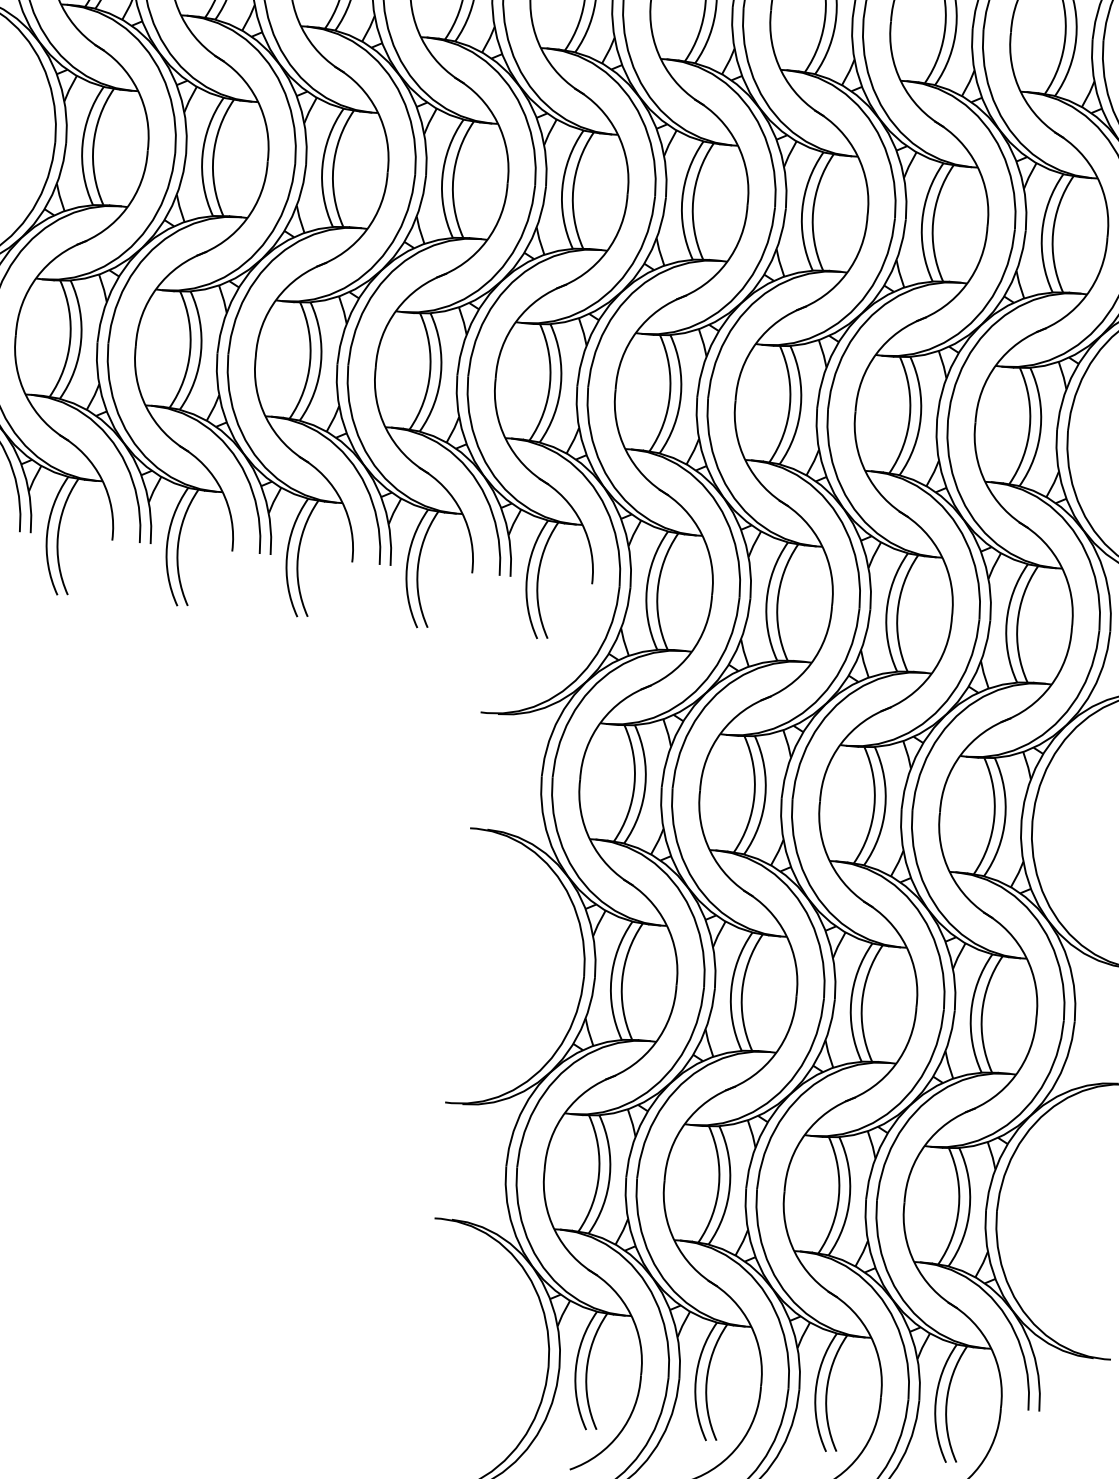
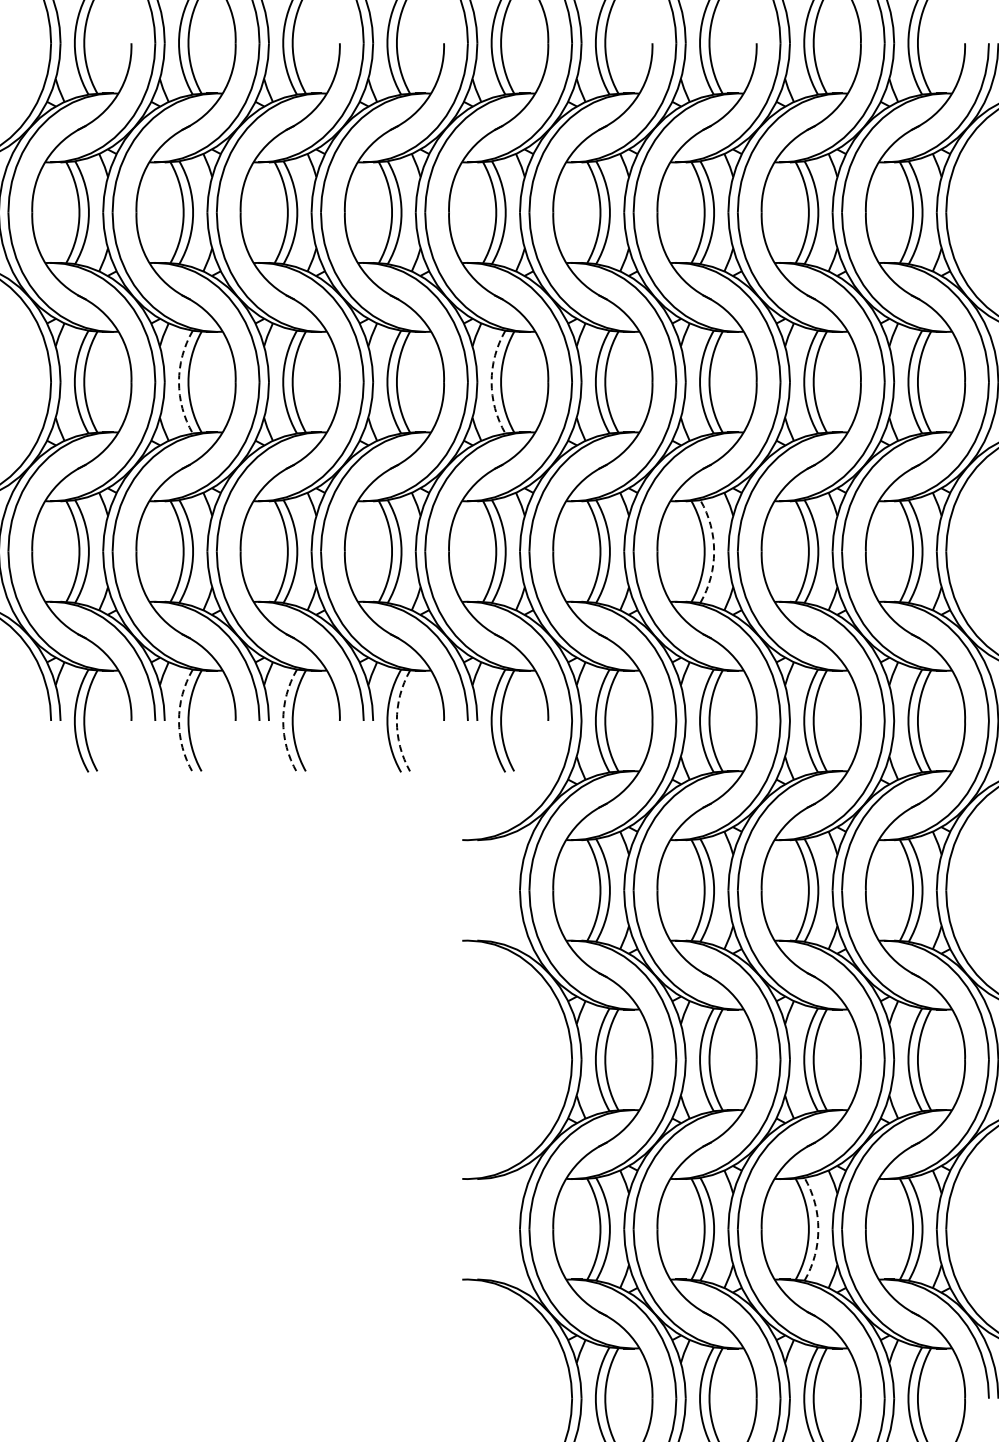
arc: (203, 155) -> (179, 382), solid -> dashed
arc: (562, 188) -> (491, 382), solid -> dashed
arc: (801, 406) -> (714, 551), solid -> dashed
arc: (167, 545) -> (179, 720), solid -> dashed
arc: (287, 555) -> (283, 720), solid -> dashed
arc: (417, 567) -> (396, 720), solid -> dashed
arc: (849, 1197) -> (818, 1229), solid -> dashed

